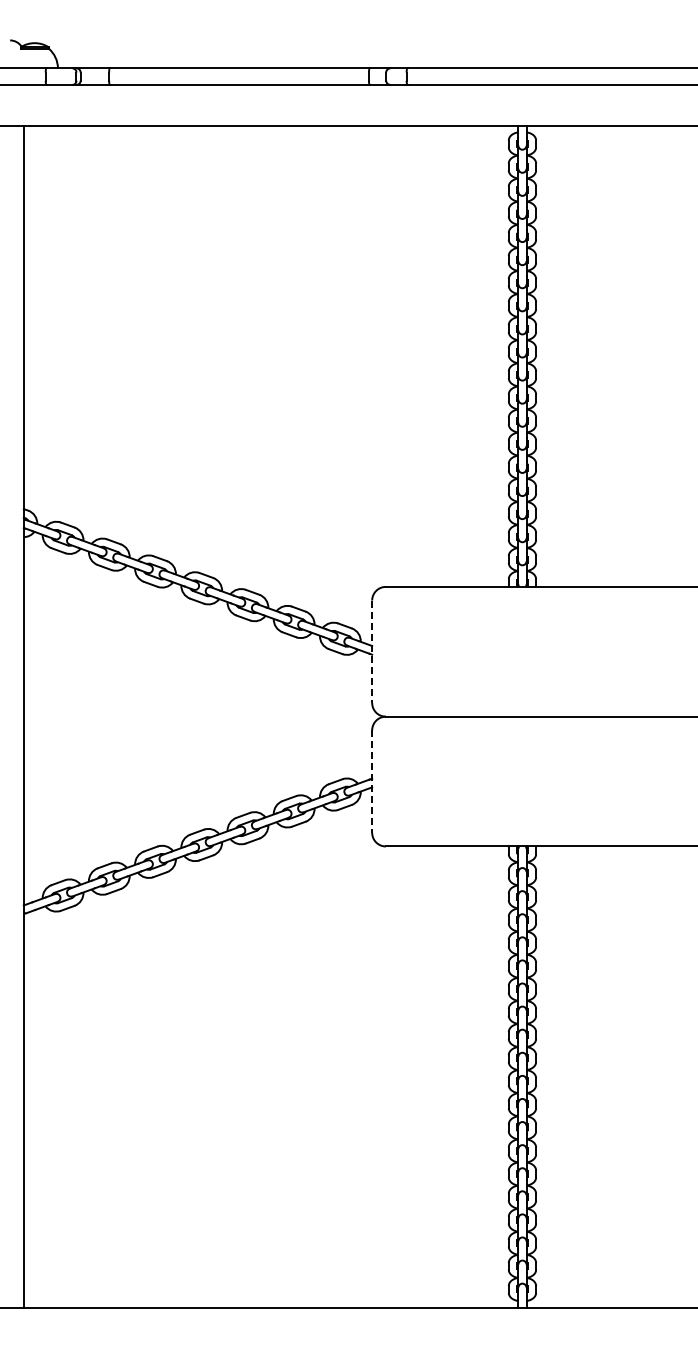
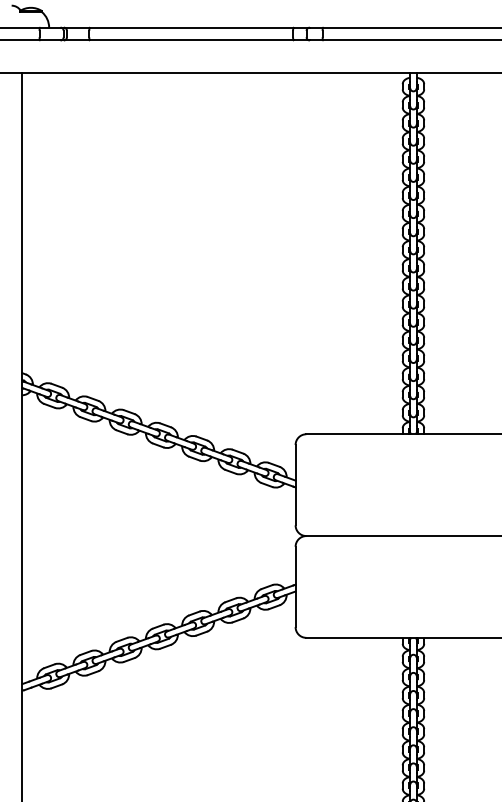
line: (372, 652) -> (295, 485), dashed -> solid
line: (372, 782) -> (295, 587), dashed -> solid

